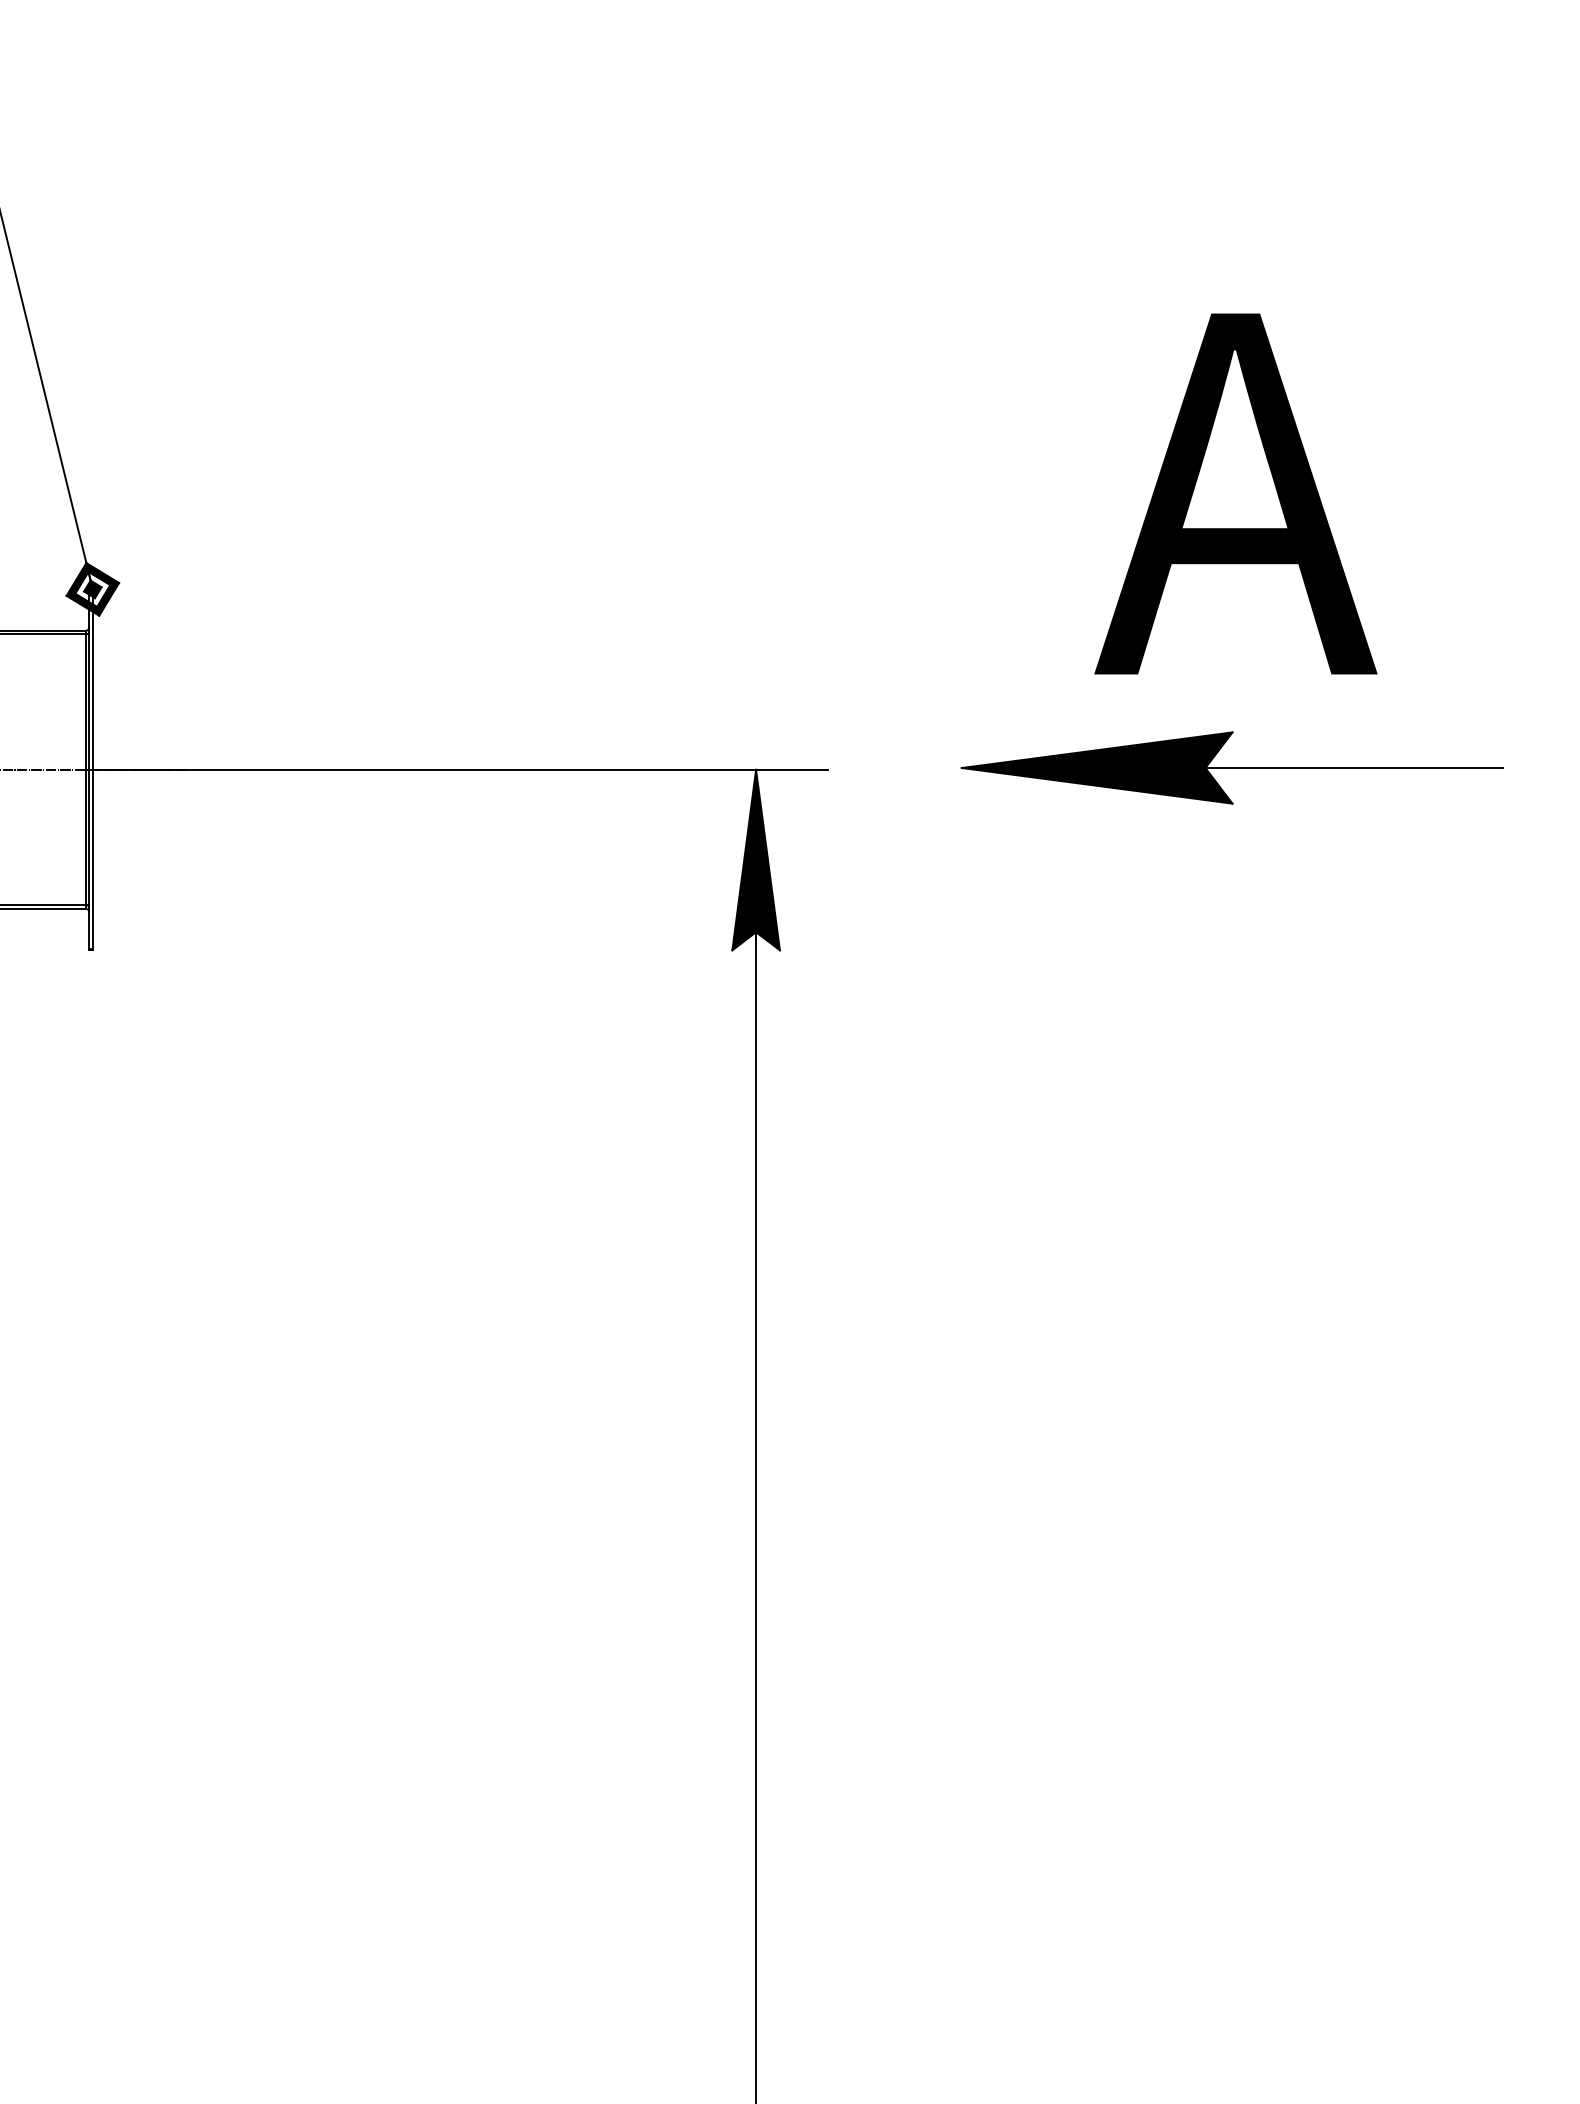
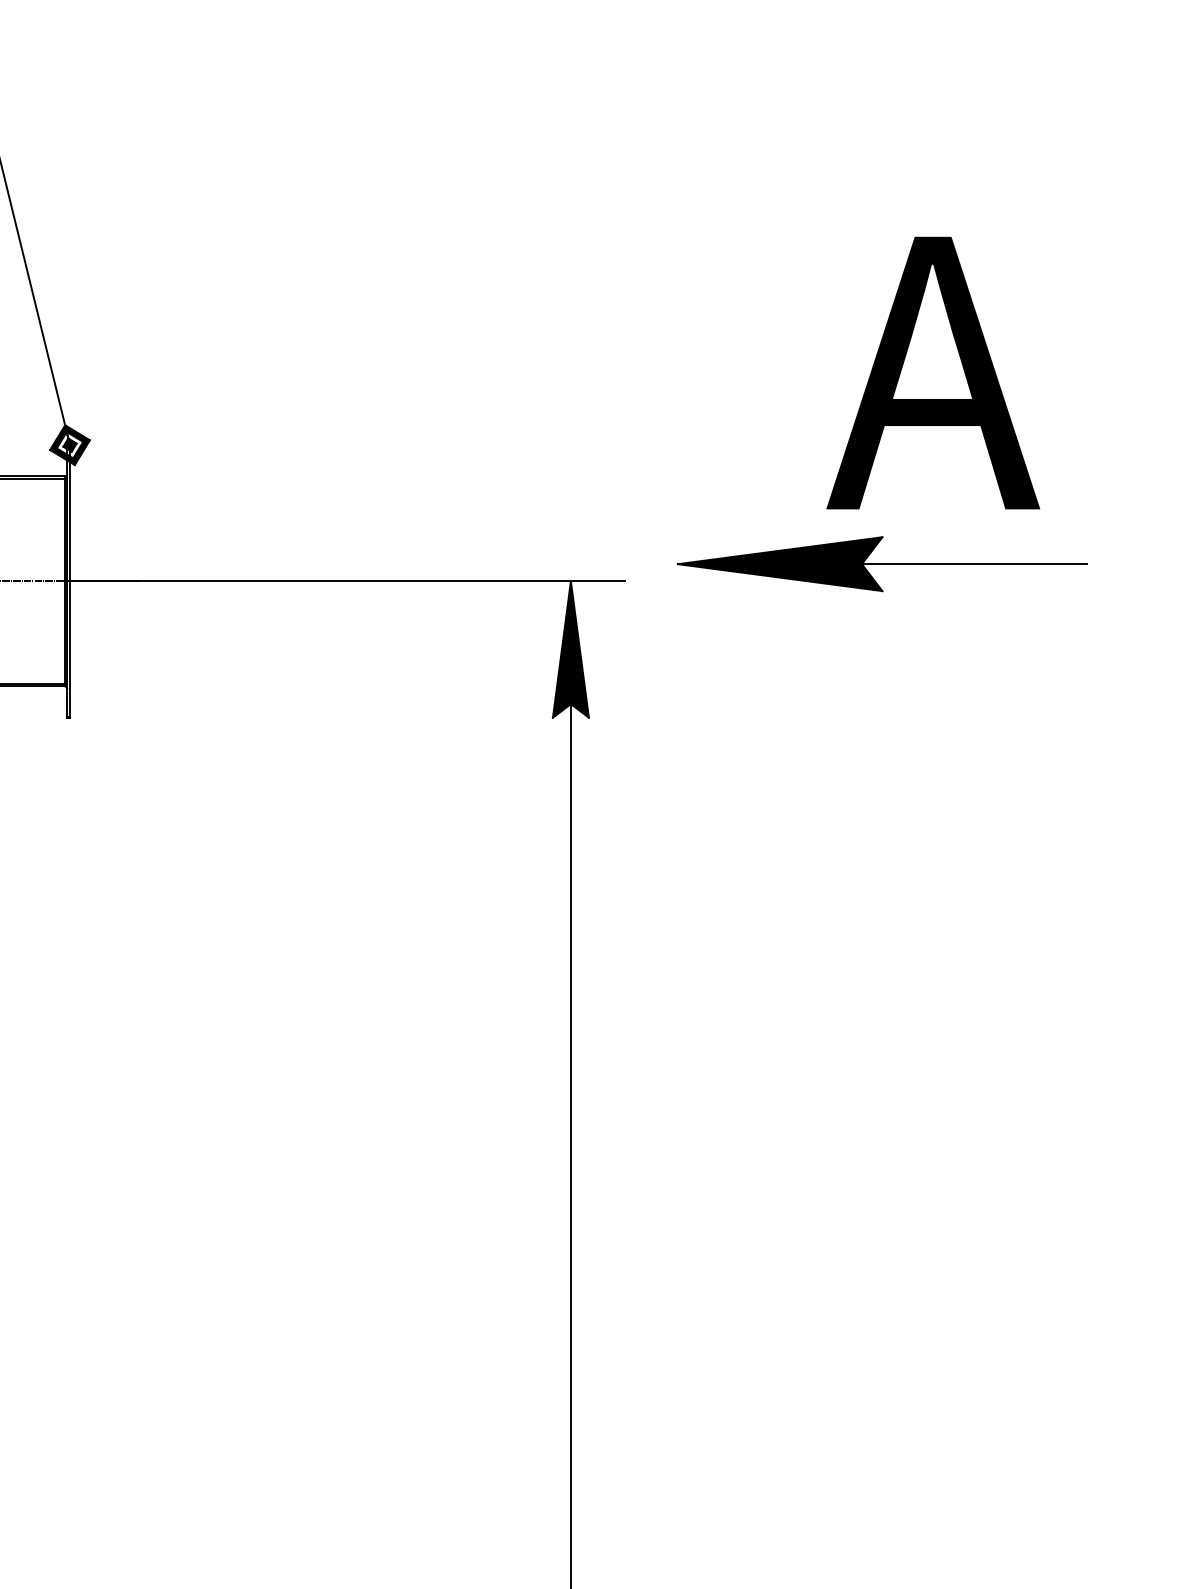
part: (1231, 767) -> (881, 563), moved

